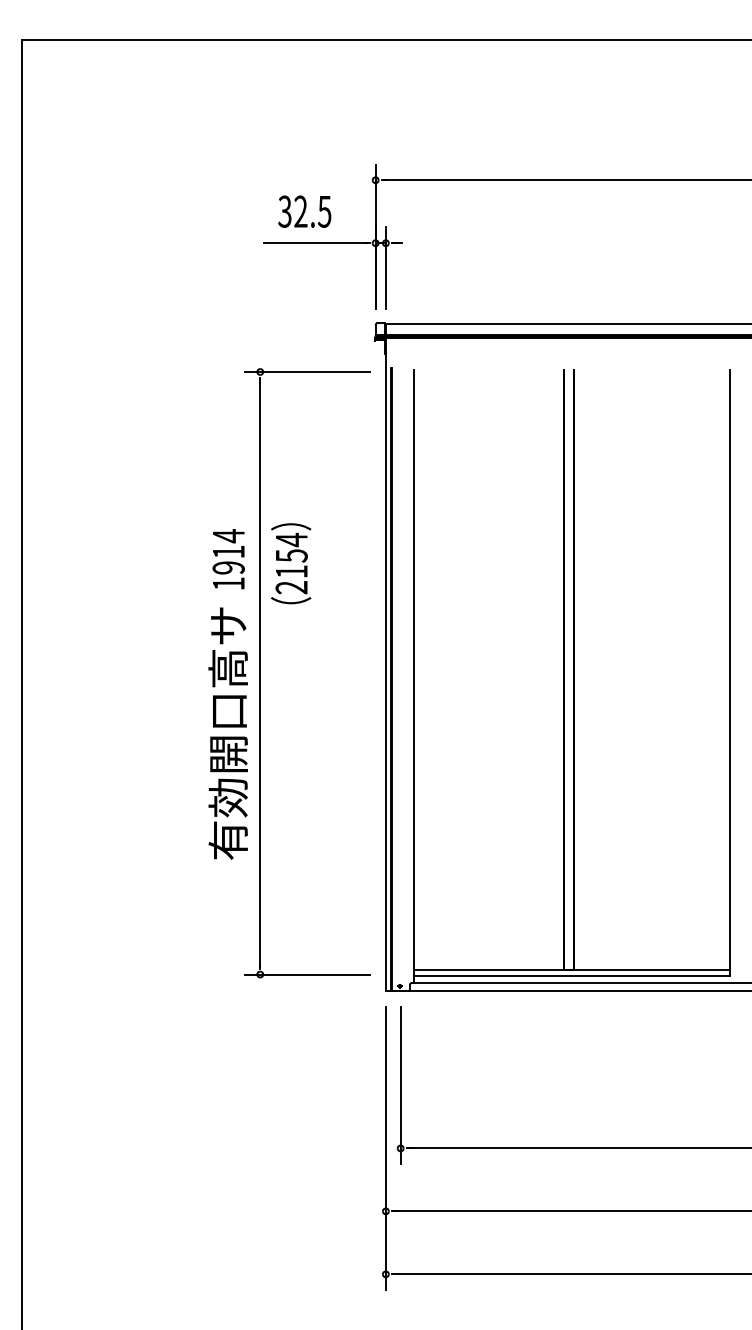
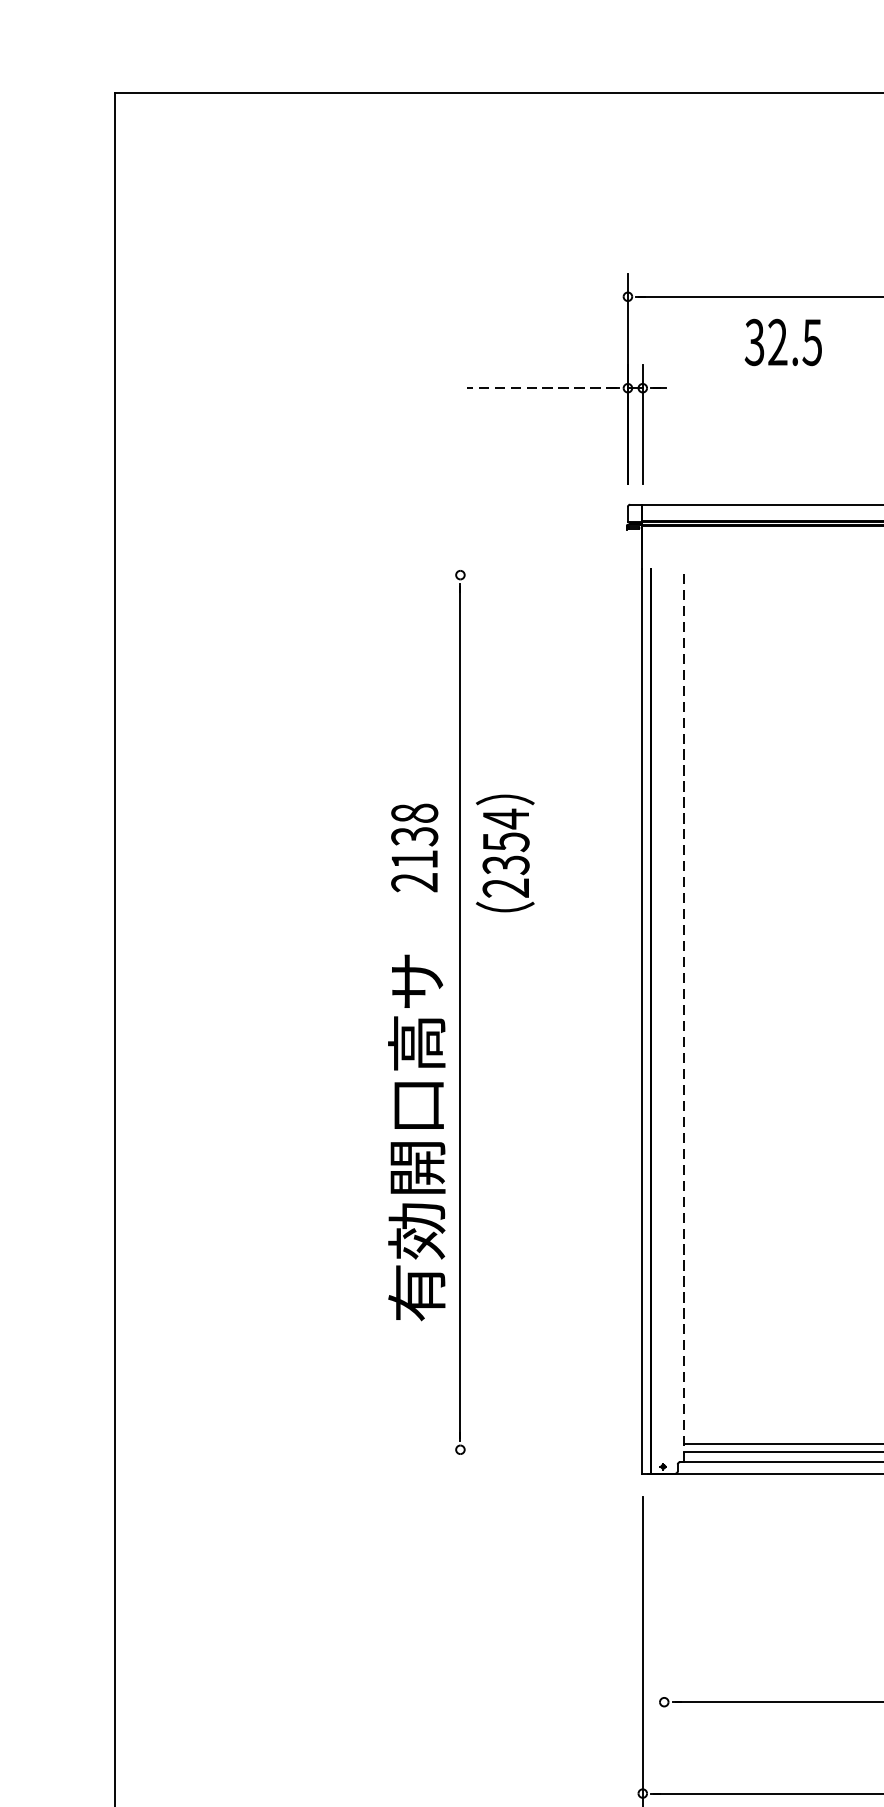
text: (304, 211) -> (783, 342), moved
line: (316, 243) -> (542, 388), solid -> dashed
line: (306, 372) -> (527, 575), removed
text: (228, 559) -> (414, 847), 1914 -> 2138
text: (291, 571) -> (505, 864), 2154 -> 2354
line: (414, 676) -> (684, 1017), solid -> dashed
text: (227, 733) -> (415, 1137), moved
line: (306, 974) -> (527, 1449), removed
line: (400, 1085) -> (663, 1610), removed

